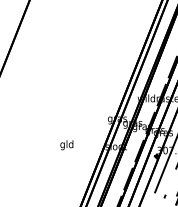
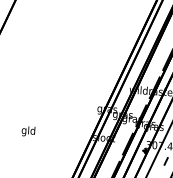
text: (66, 145) -> (28, 131), moved

